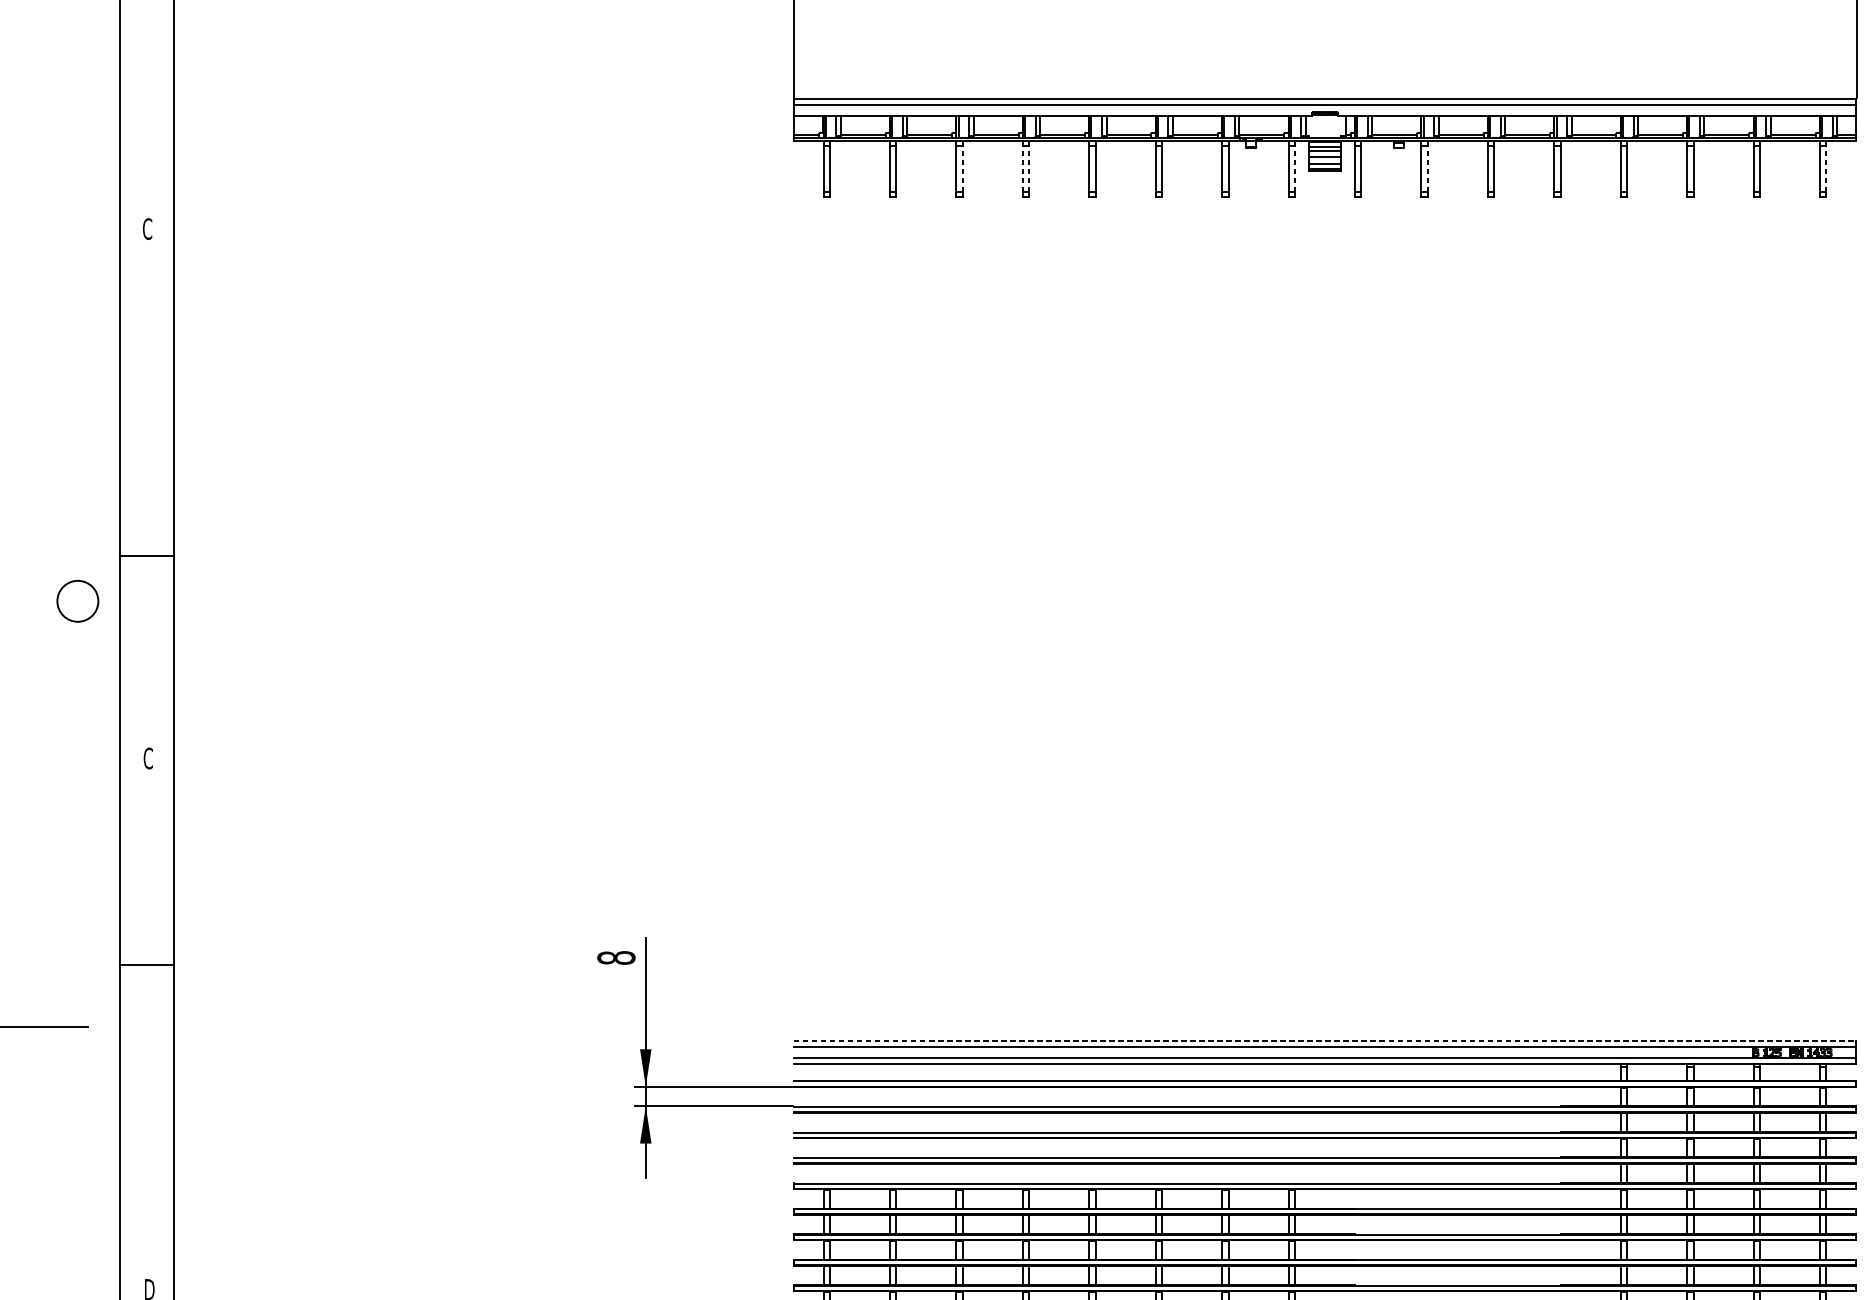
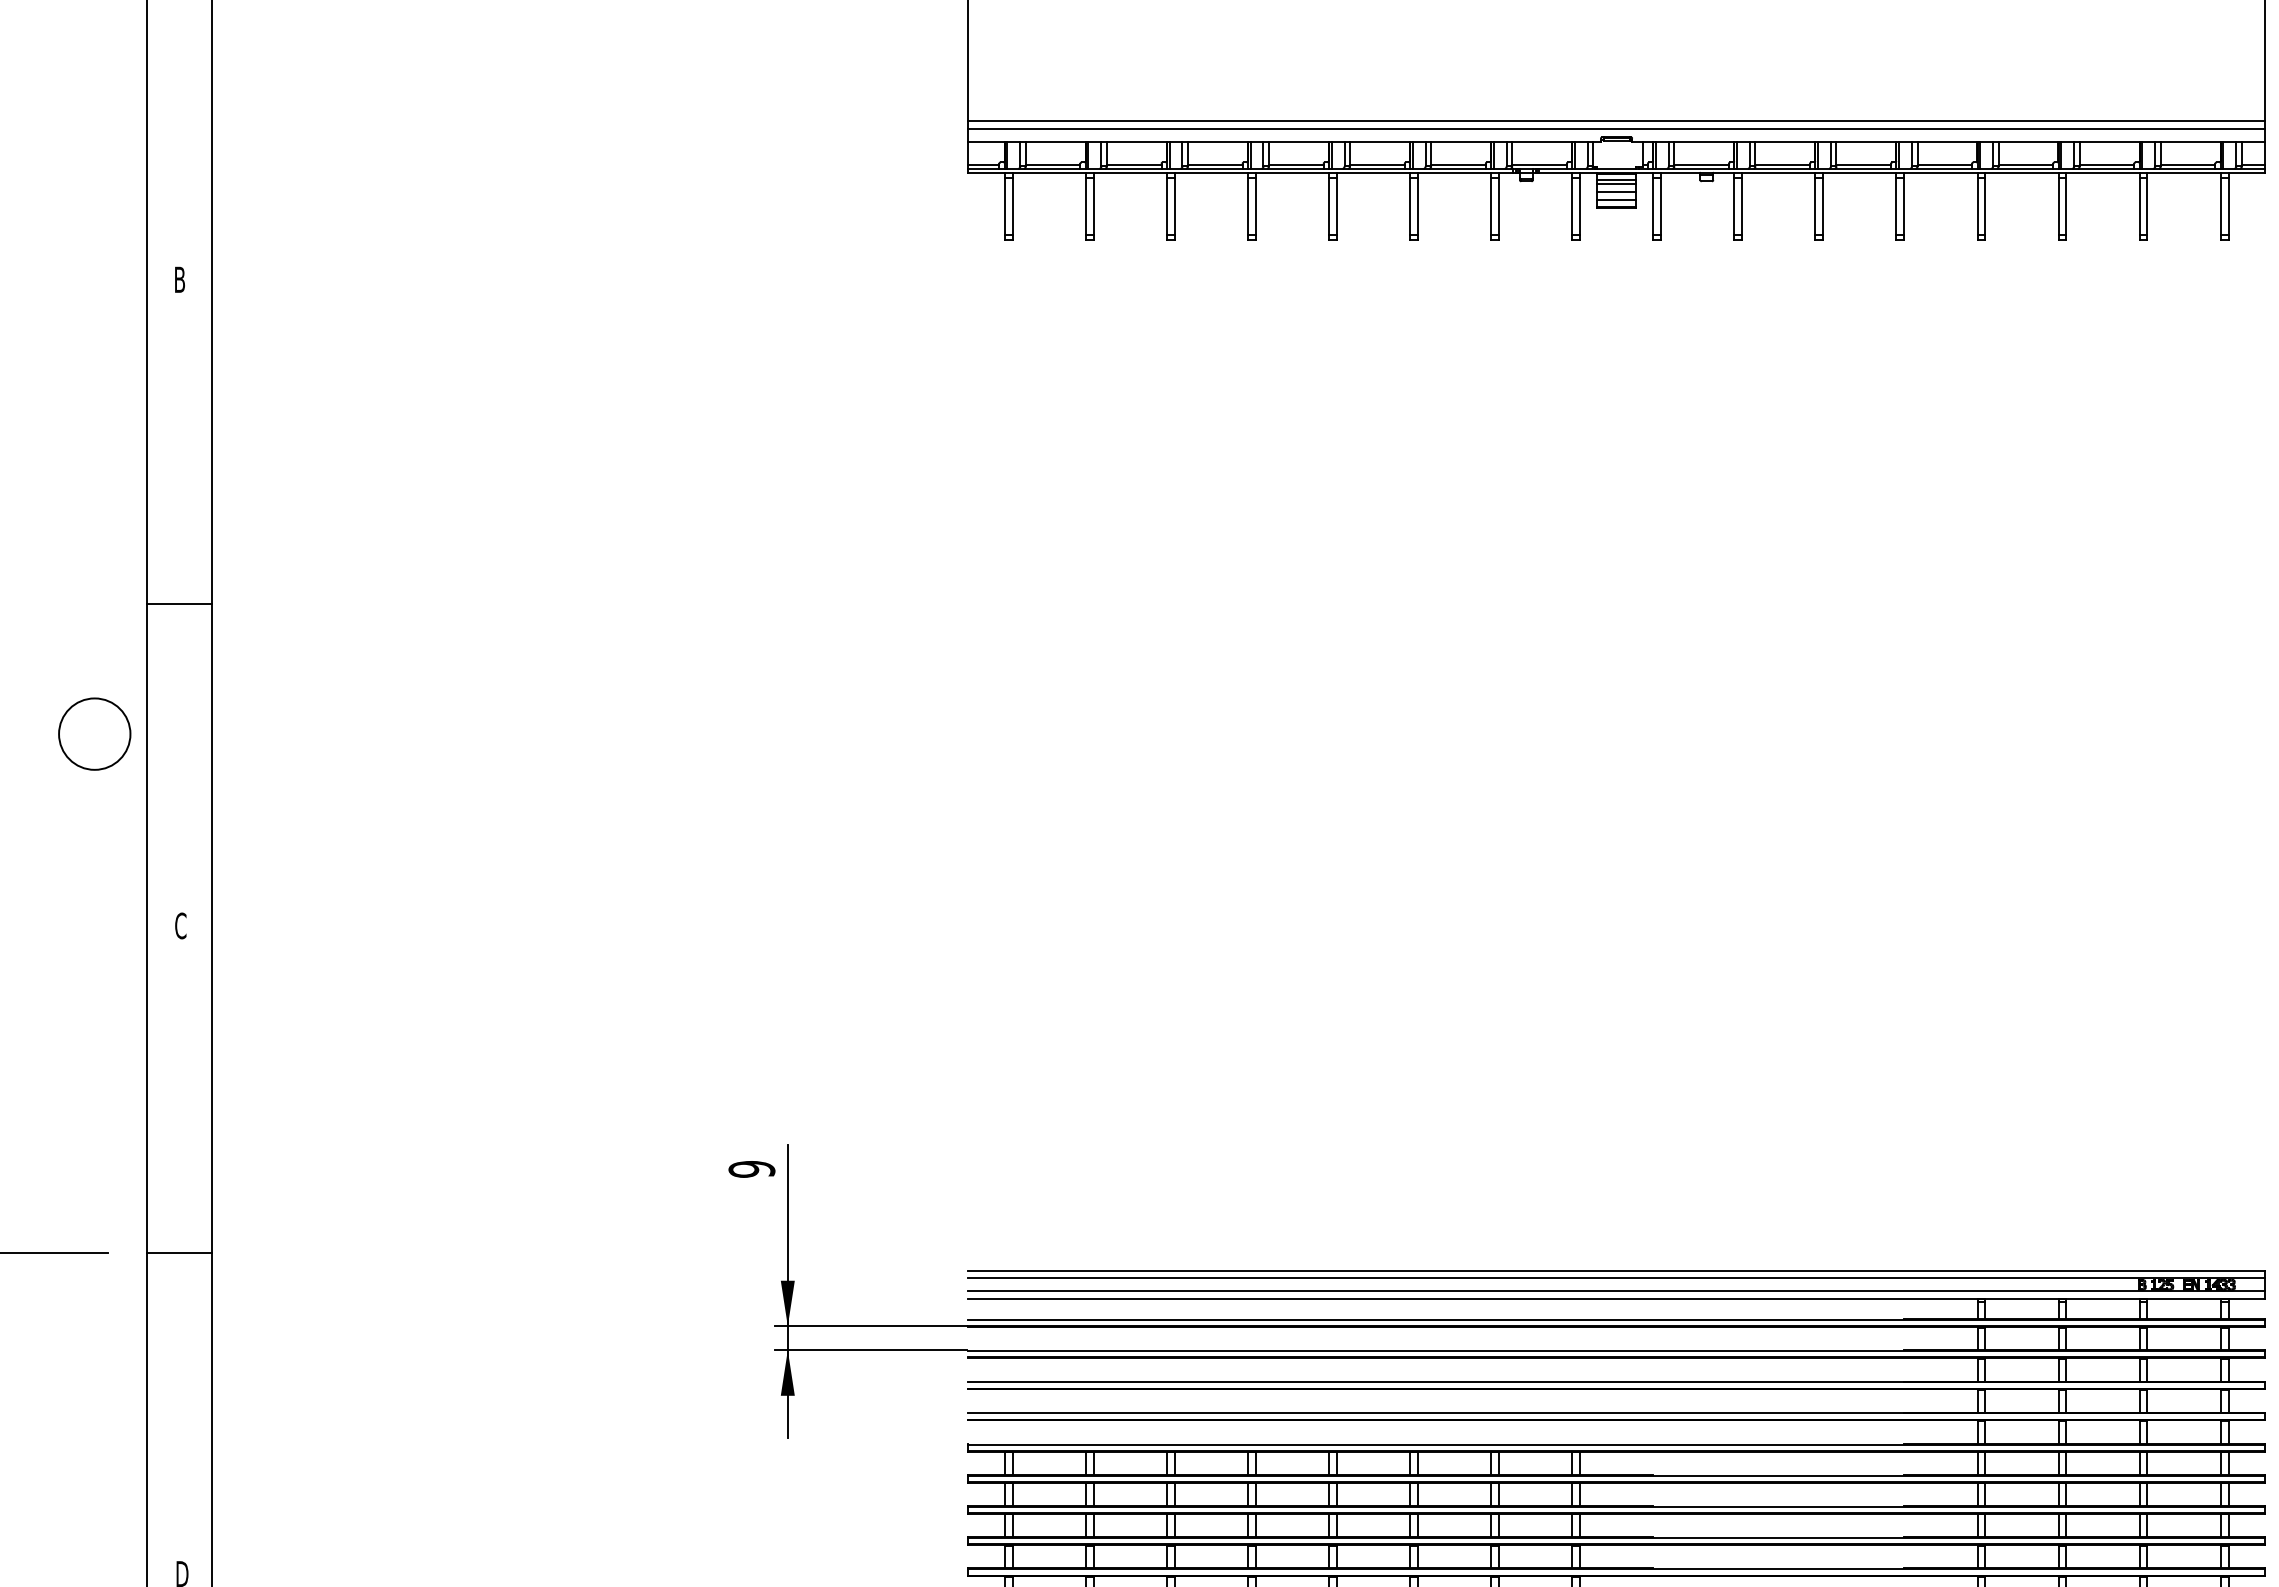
line: (962, 168) -> (1174, 206), dashed -> solid
line: (1022, 168) -> (1247, 206), dashed -> solid
line: (1029, 168) -> (1255, 206), dashed -> solid
line: (1294, 168) -> (1579, 206), dashed -> solid
line: (1428, 168) -> (1742, 206), dashed -> solid
line: (1826, 168) -> (2228, 206), dashed -> solid
text: (147, 228) -> (179, 279), C -> B
line: (146, 555) -> (178, 604), moved
circle: (77, 600) -> (94, 733), size x1.43
text: (616, 957) -> (751, 1168), 8 -> 9
line: (146, 964) -> (178, 1253), moved
line: (1324, 1040) -> (1616, 1270), dashed -> solid

